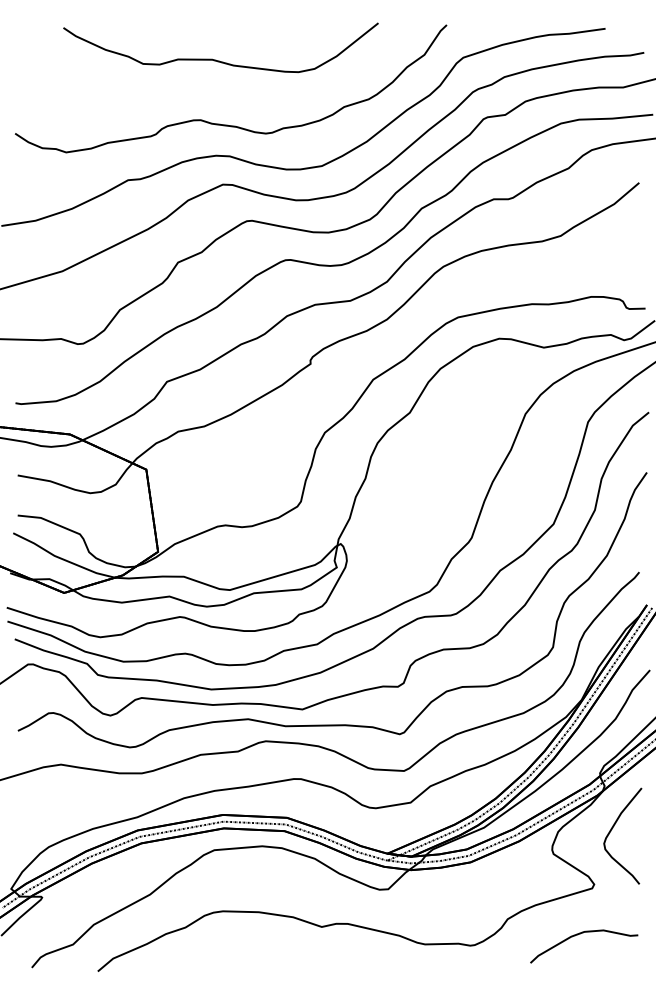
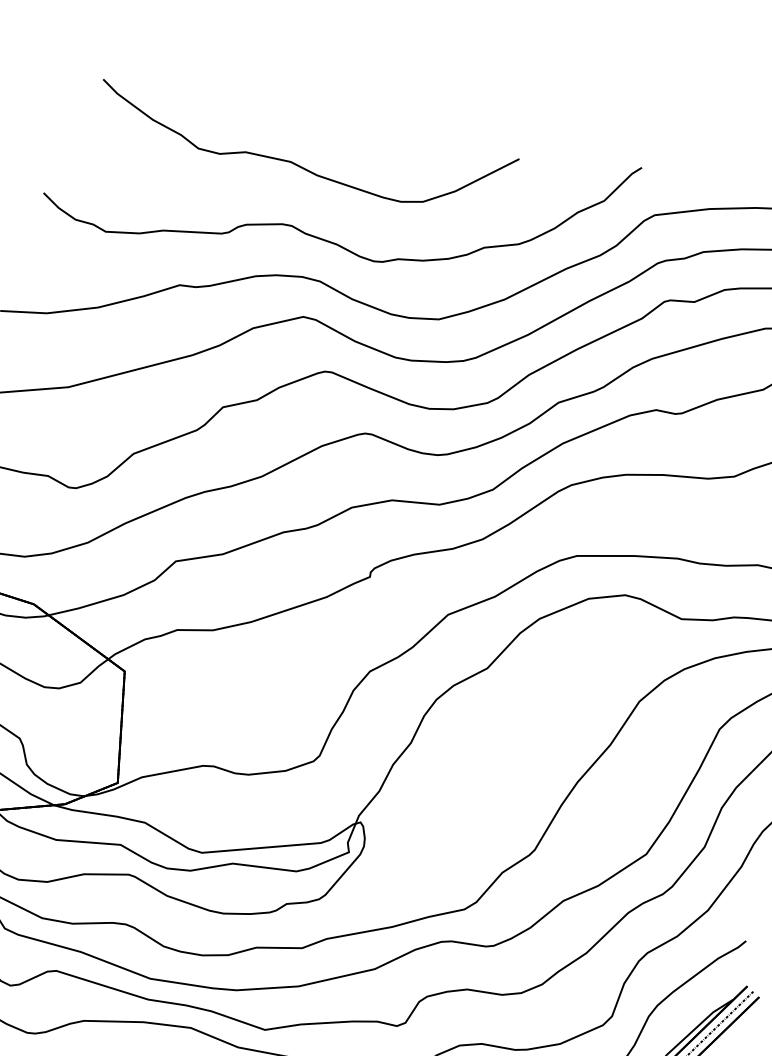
curve: (215, 59) -> (294, 162), moved

